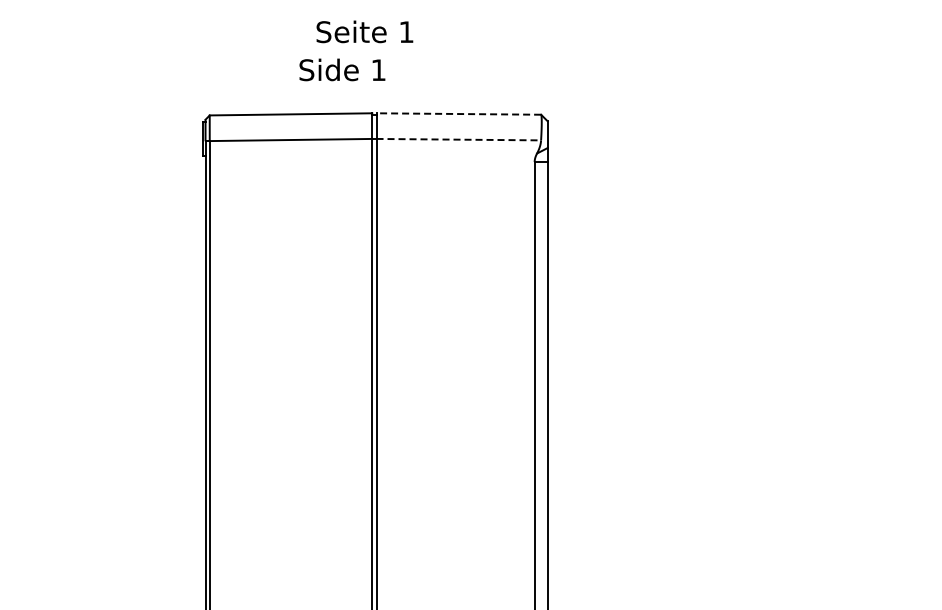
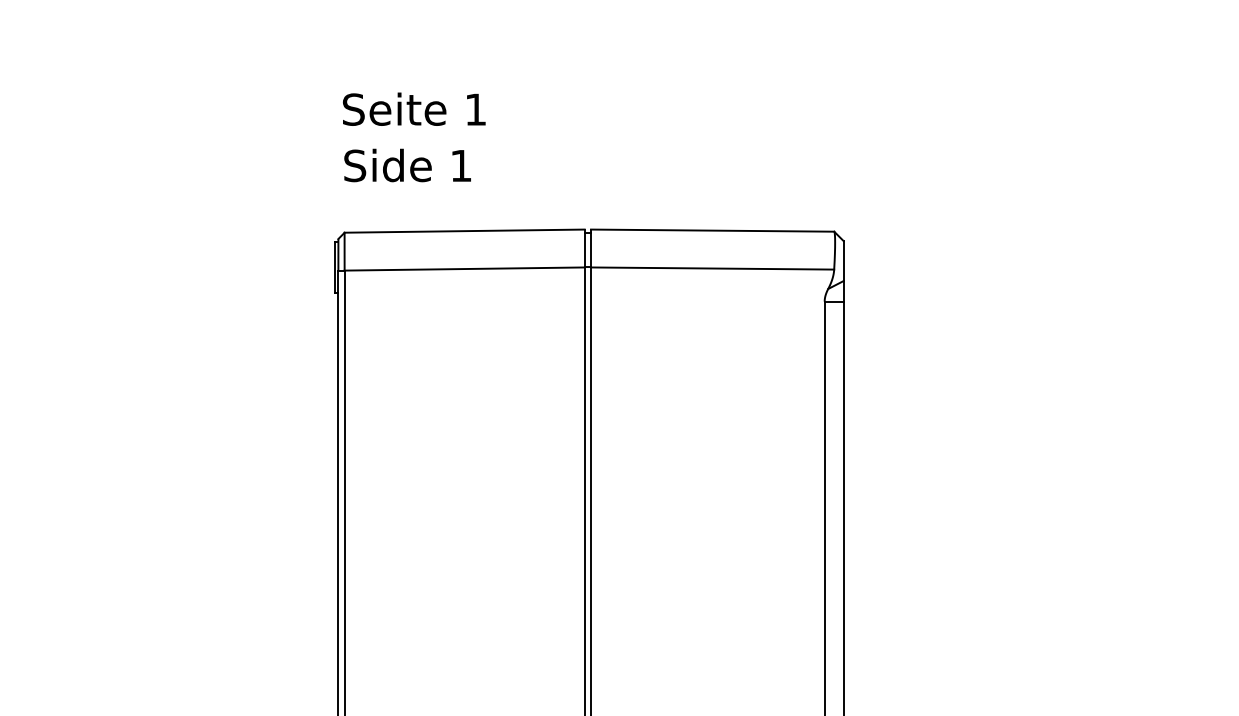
text: (364, 31) -> (413, 108), moved
text: (342, 69) -> (407, 164), moved
line: (458, 114) -> (712, 231), dashed -> solid
line: (459, 139) -> (713, 268), dashed -> solid

